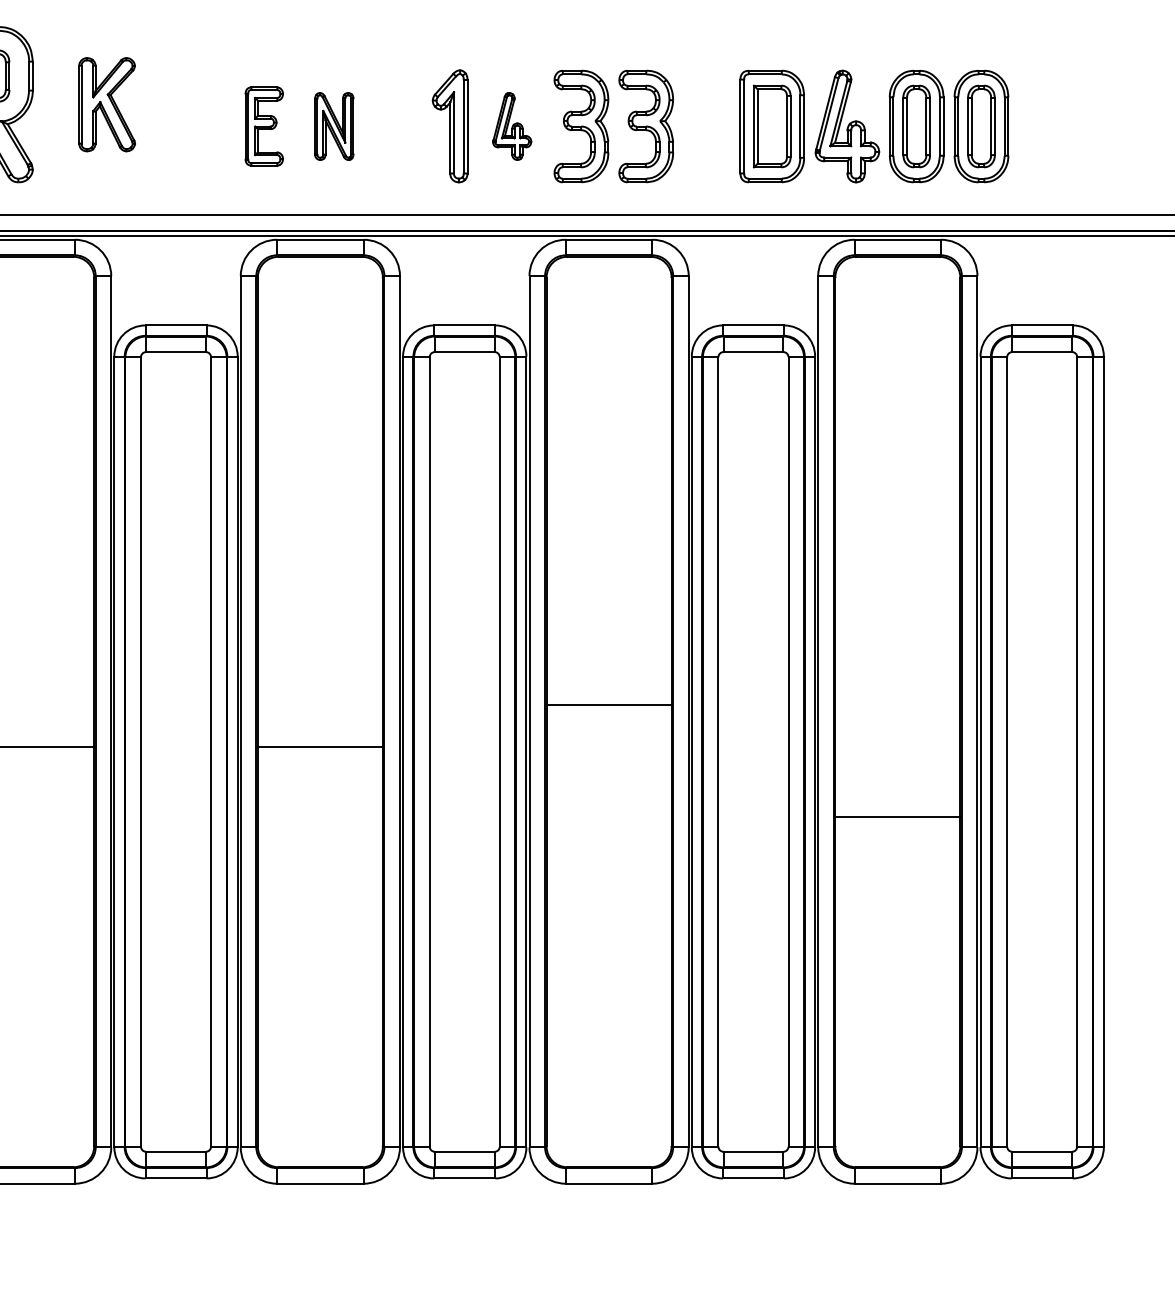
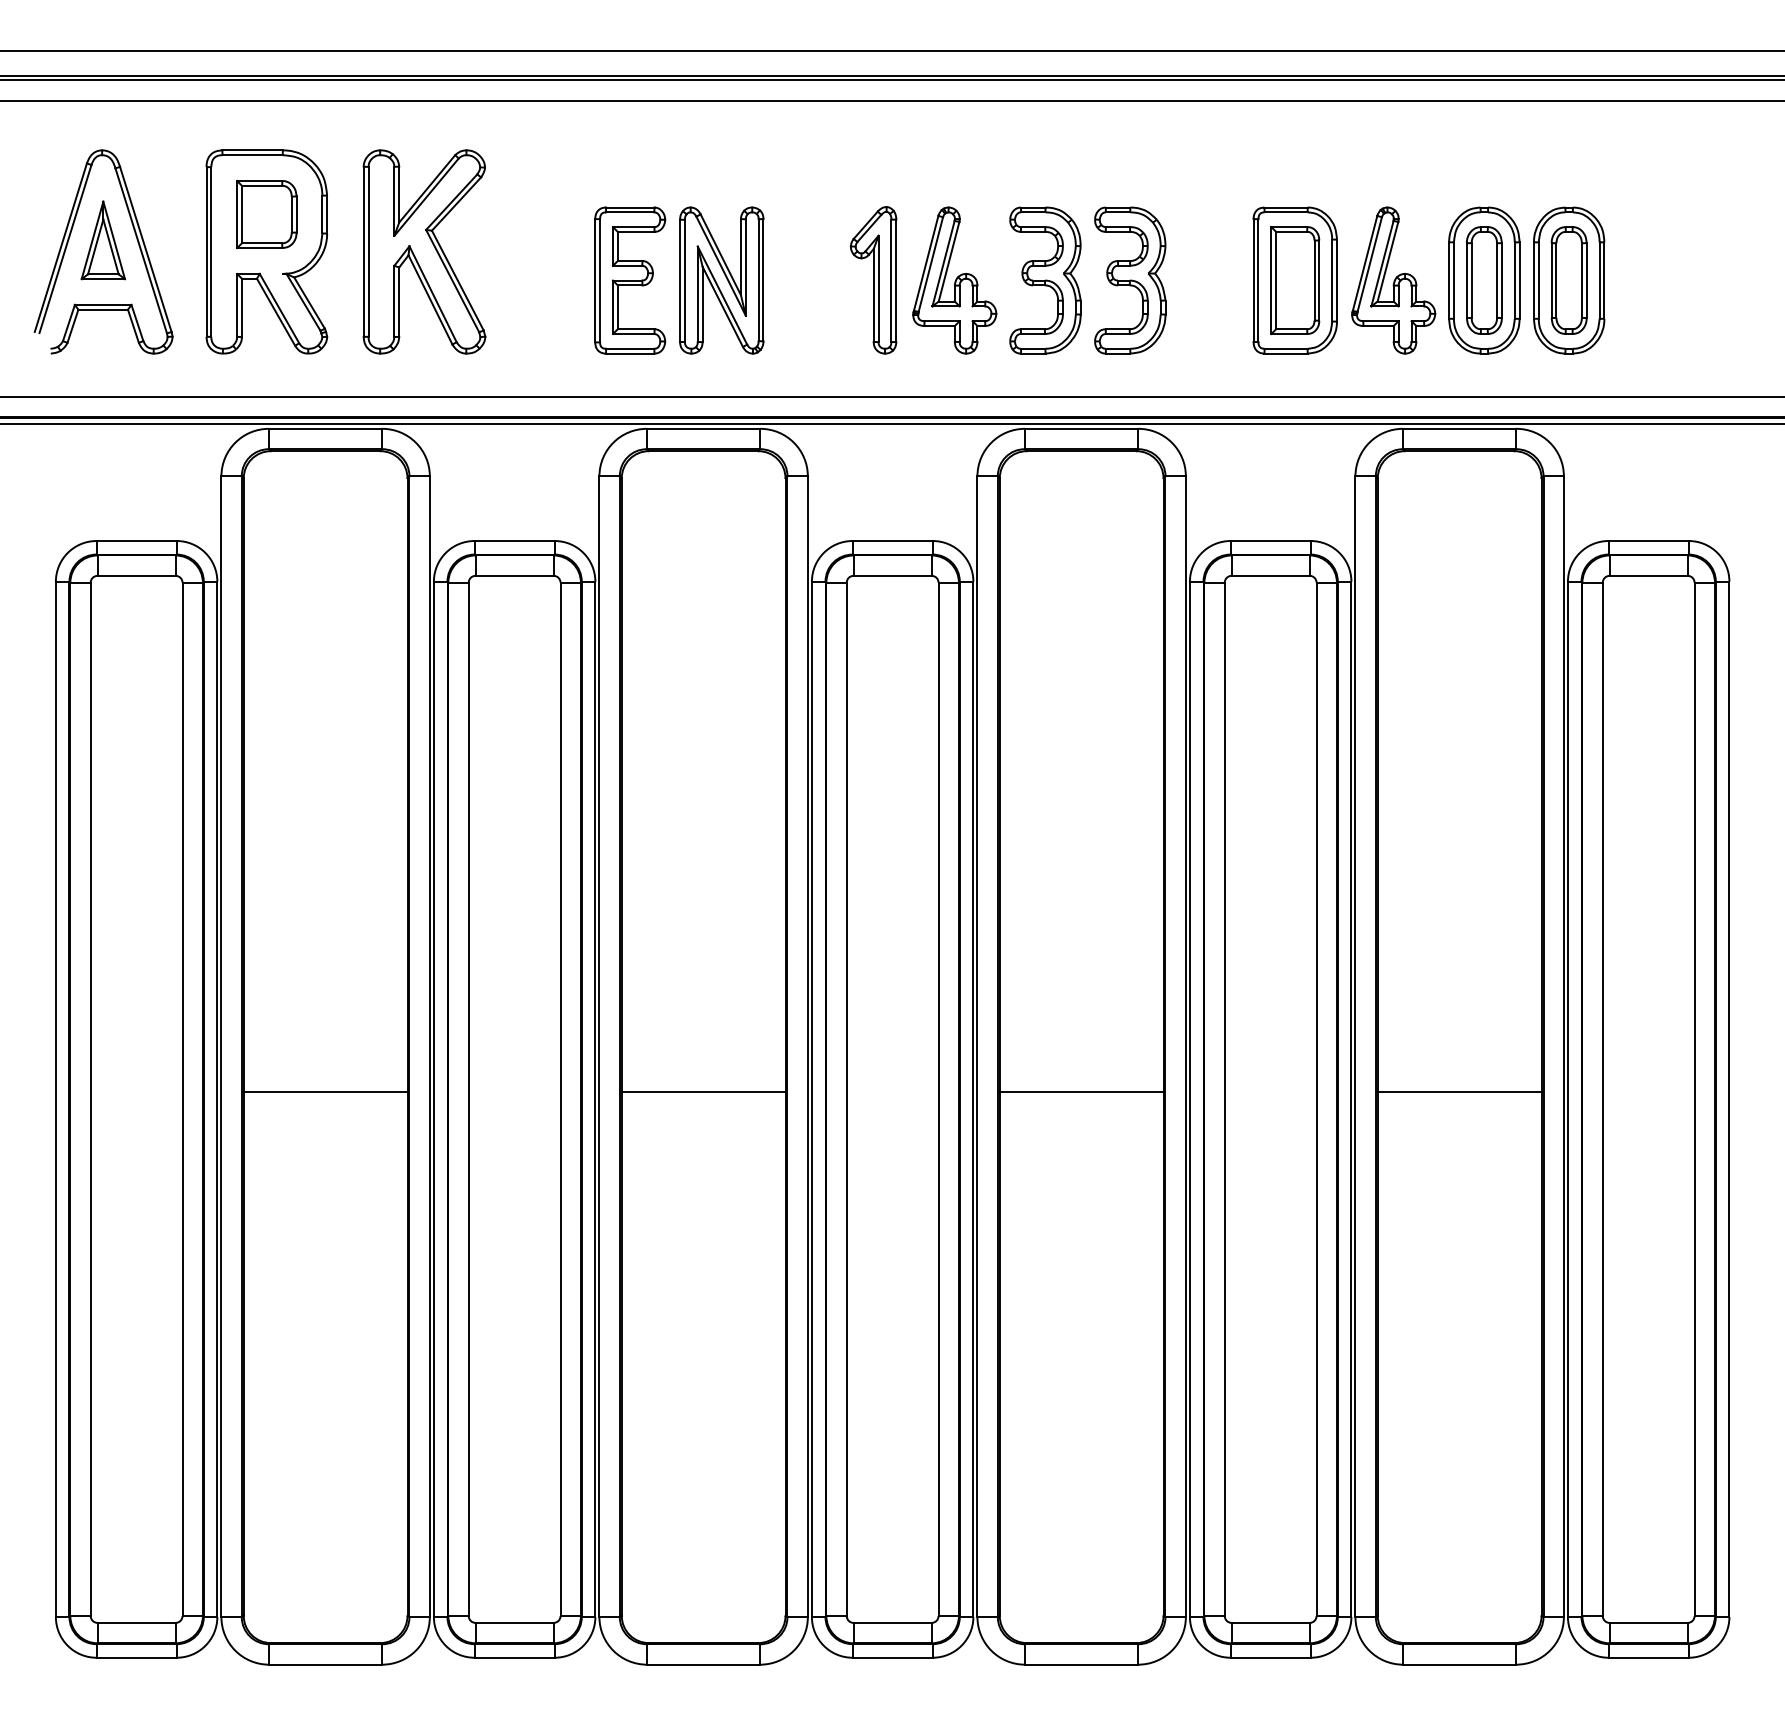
part: (107, 104) -> (424, 251), size x1.67
part: (264, 126) -> (630, 280), size x1.43
part: (334, 126) -> (721, 280), size x1.67
part: (511, 126) -> (954, 280), size x1.67
line: (608, 705) -> (1081, 1092), moved
line: (897, 816) -> (1459, 1092), moved

